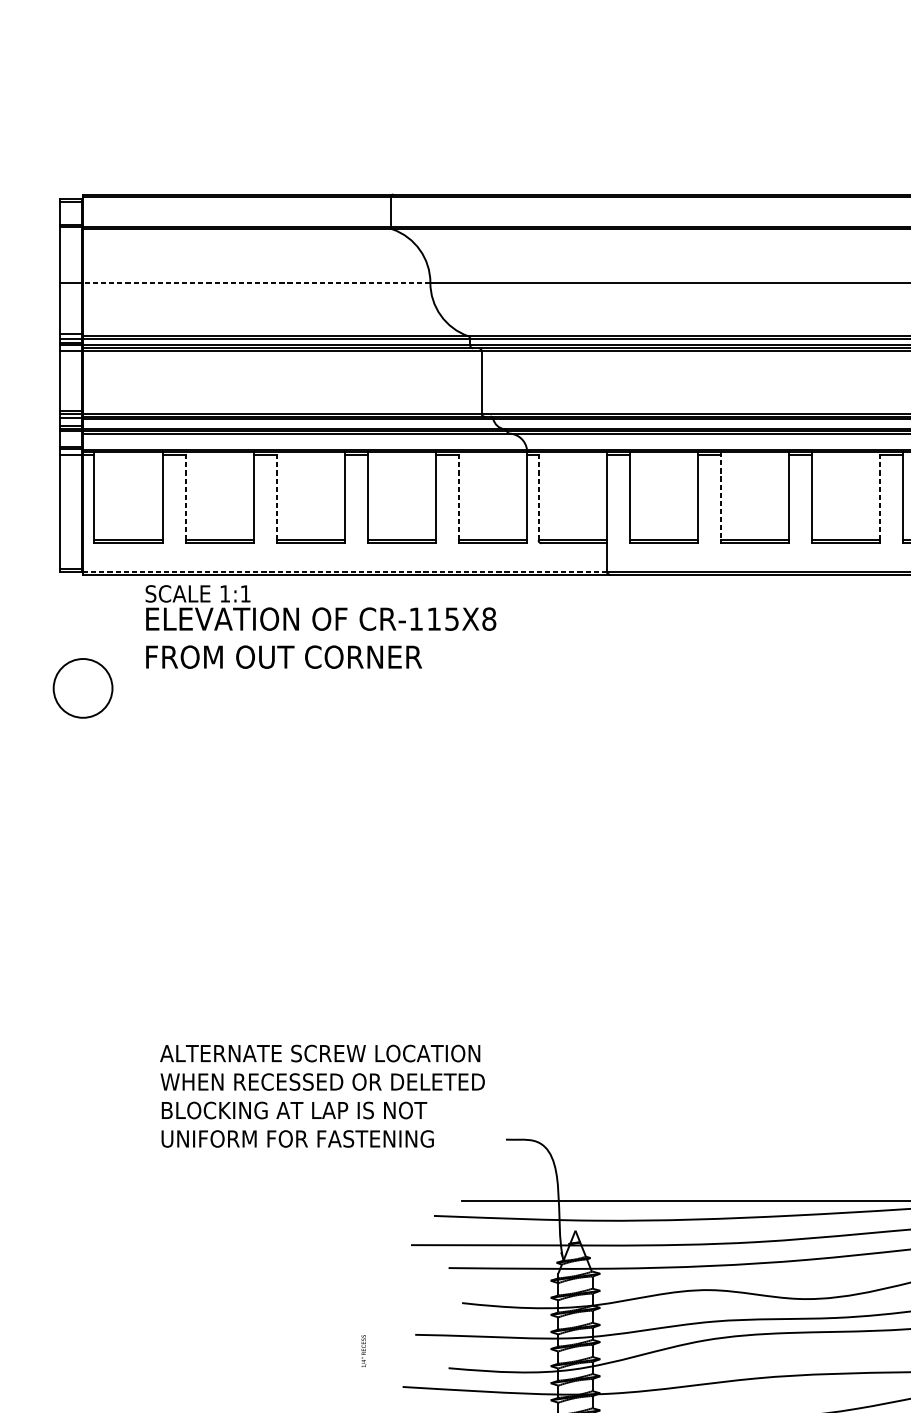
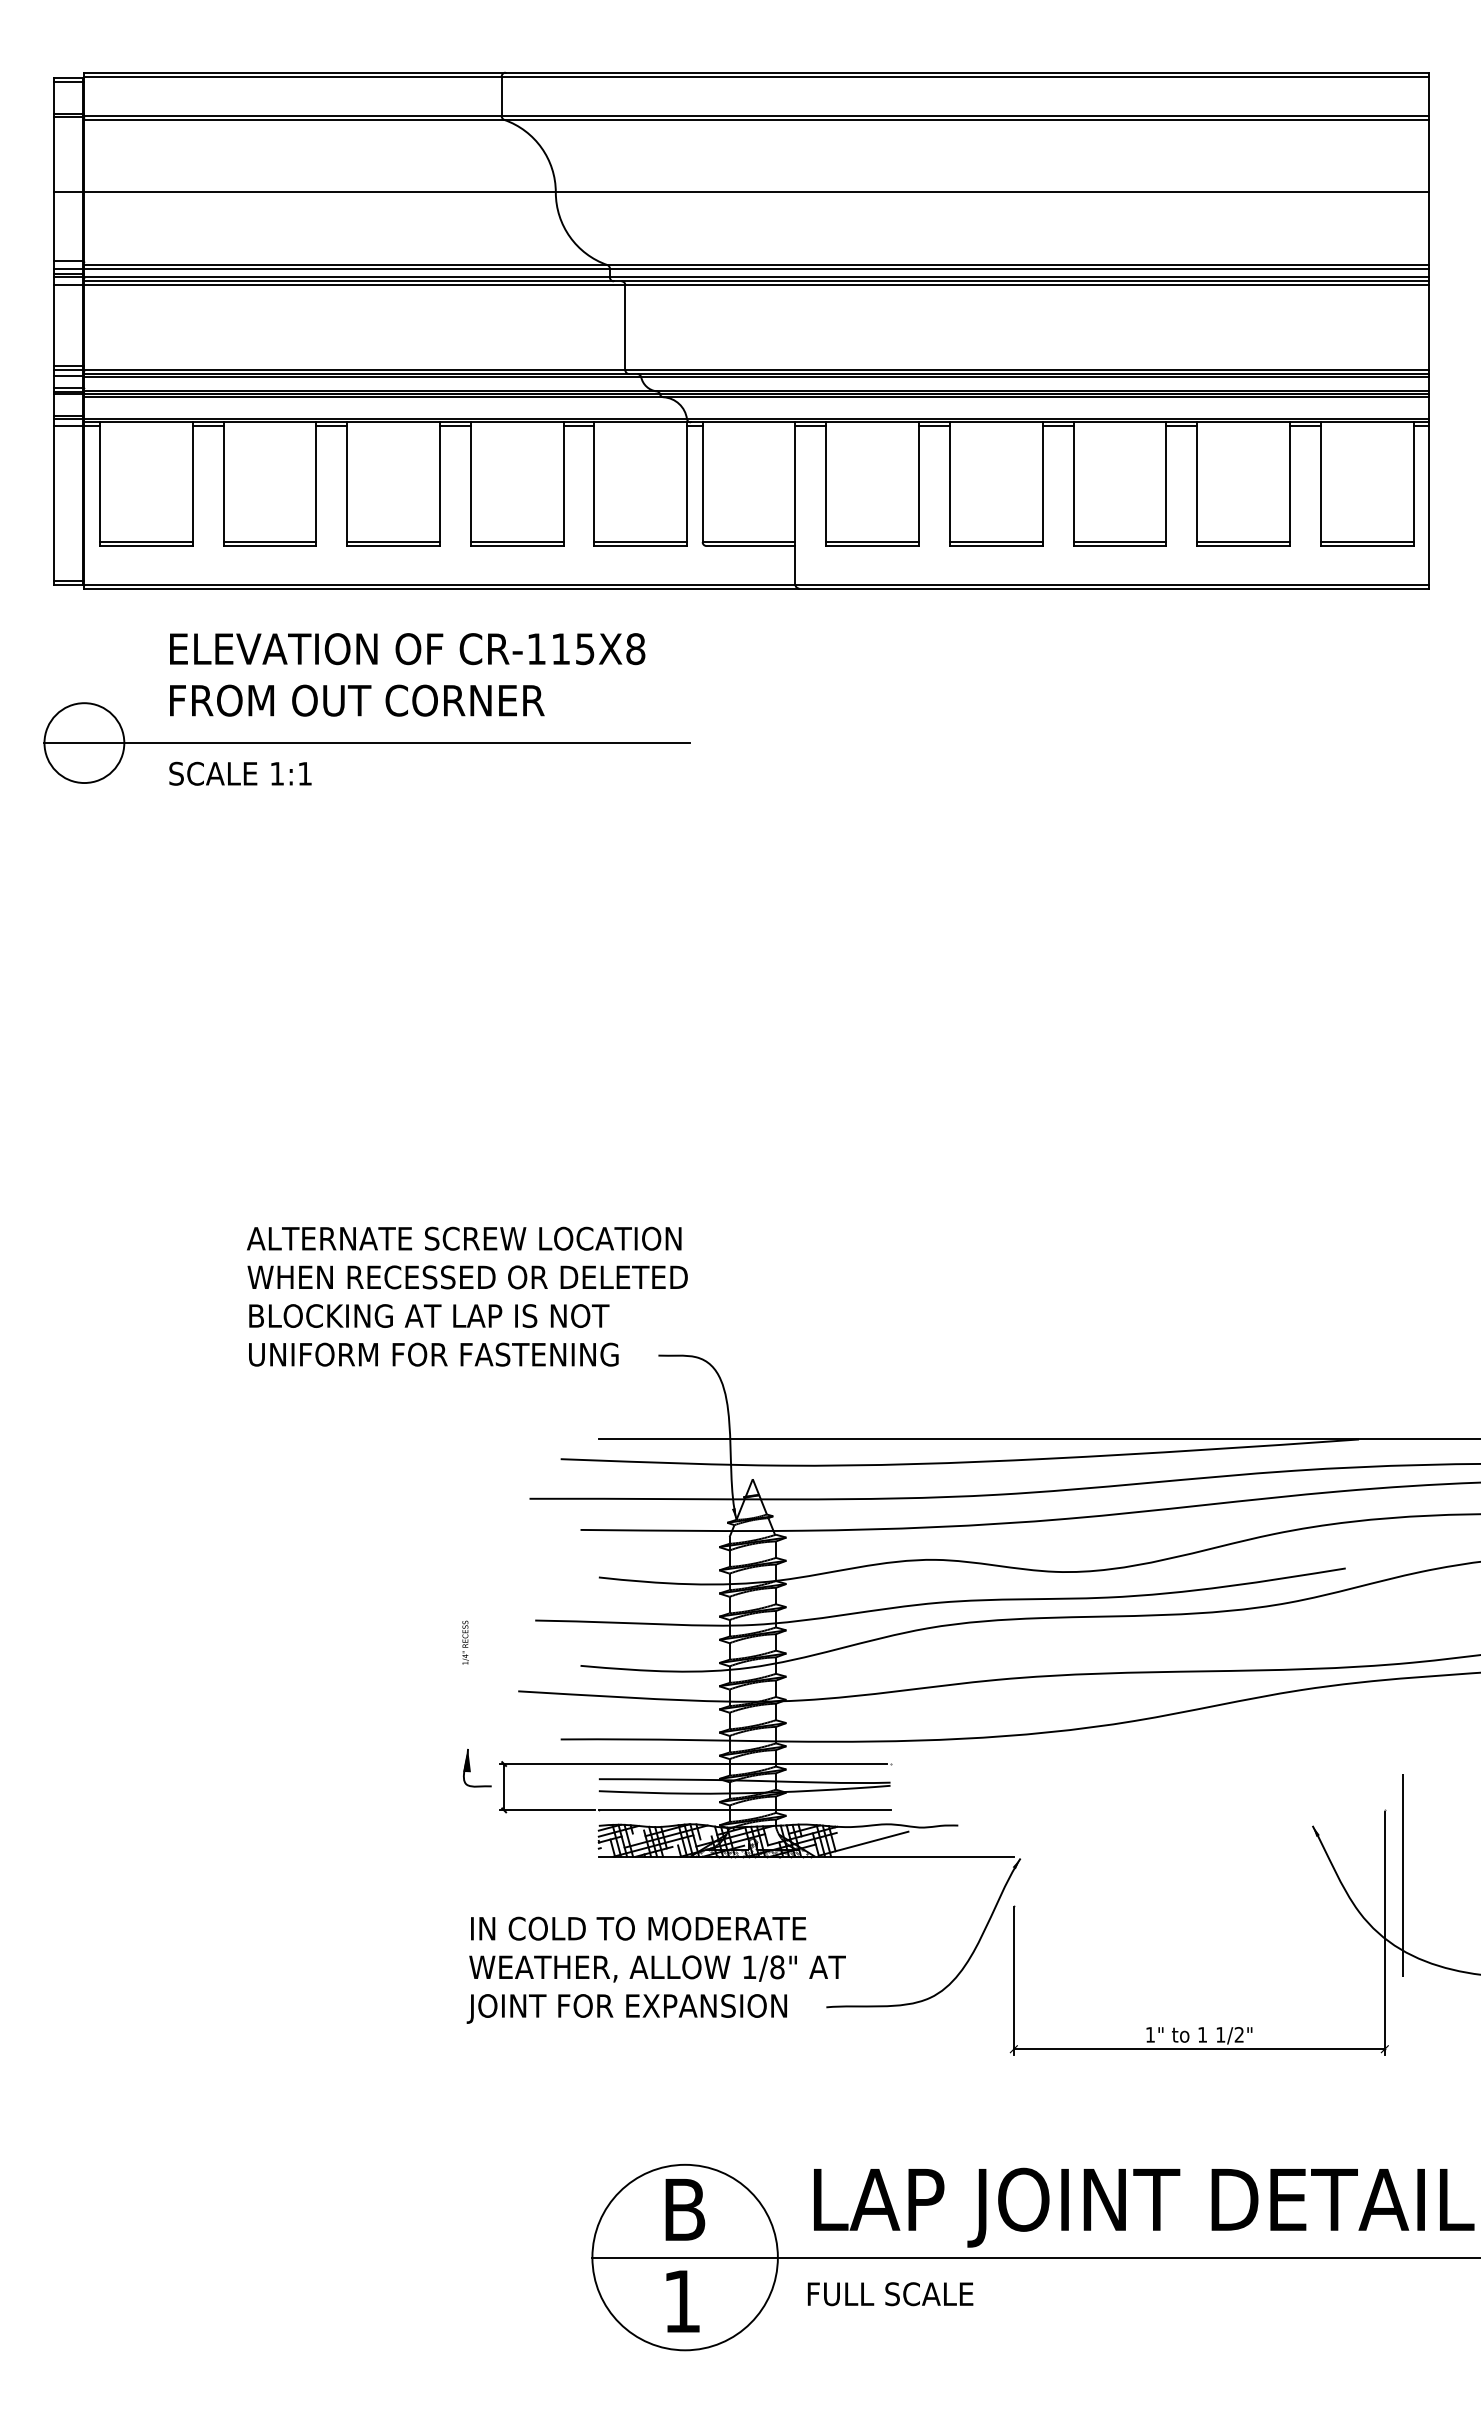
line: (257, 282) -> (320, 192), dashed -> solid
line: (185, 496) -> (223, 482), dashed -> solid
line: (276, 496) -> (347, 482), dashed -> solid
line: (458, 496) -> (594, 482), dashed -> solid
line: (538, 496) -> (702, 482), dashed -> solid
line: (720, 496) -> (949, 482), dashed -> solid
line: (880, 496) -> (1166, 482), dashed -> solid
line: (344, 571) -> (439, 584), dashed -> solid
text: (198, 593) -> (240, 773), moved
line: (290, 688) -> (366, 743), added
text: (322, 1096) -> (467, 1296), moved

